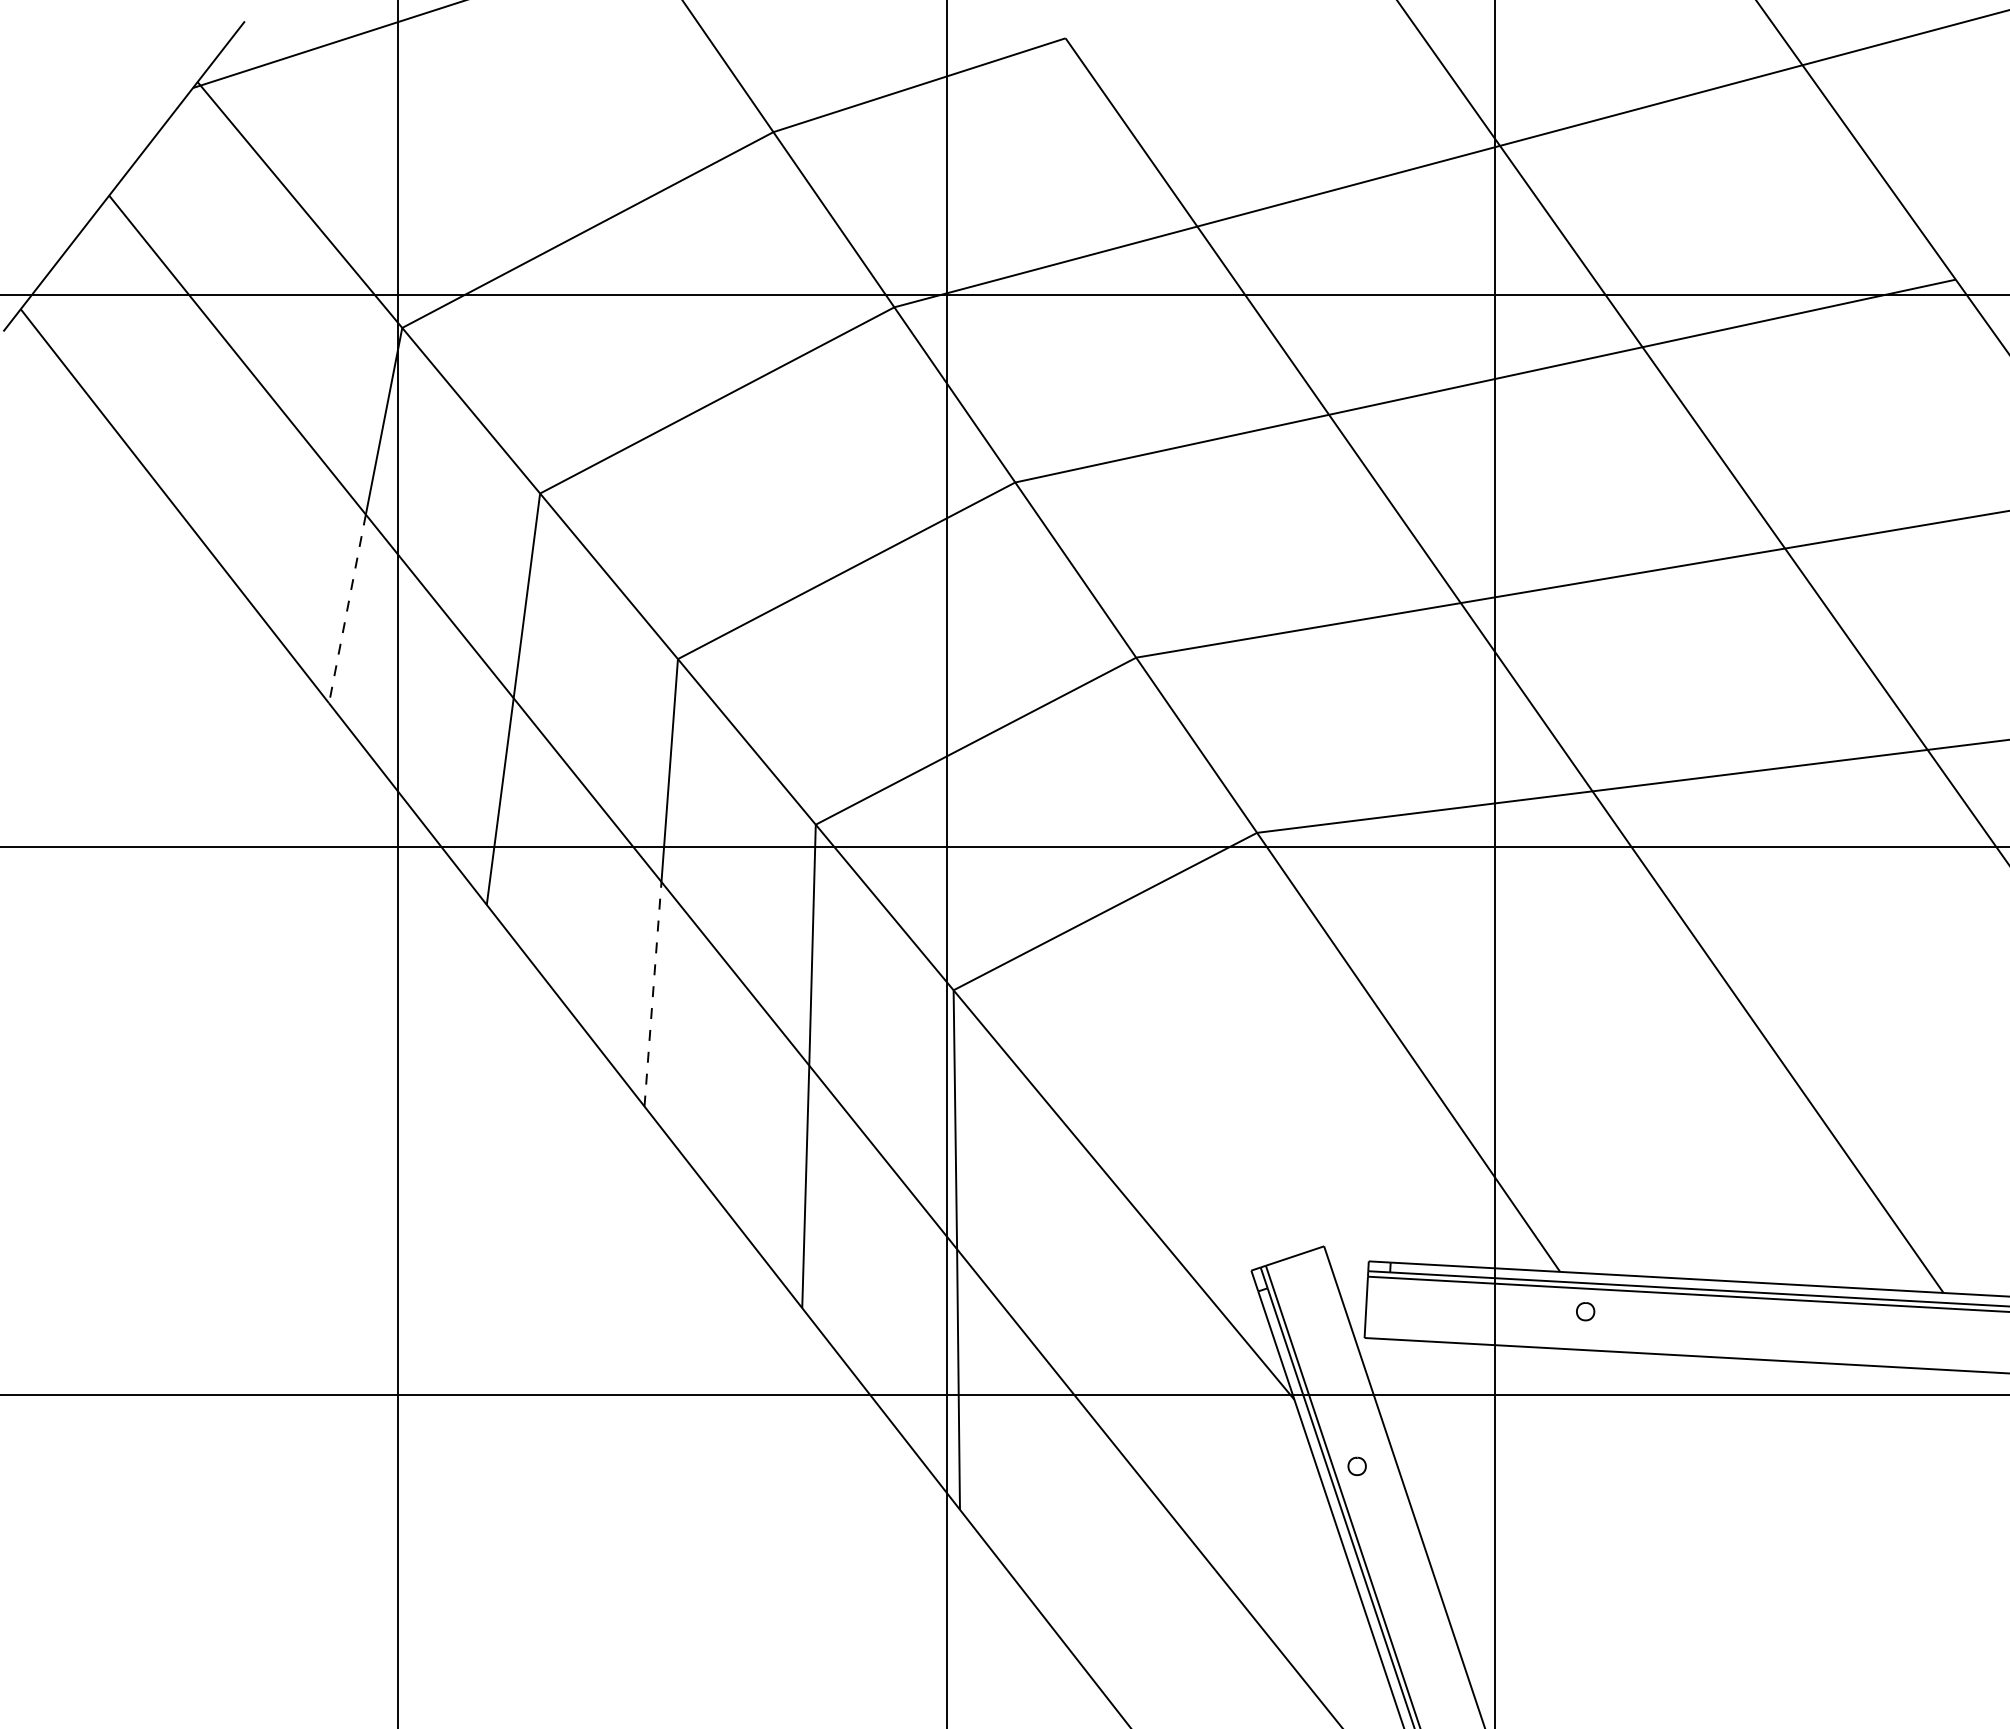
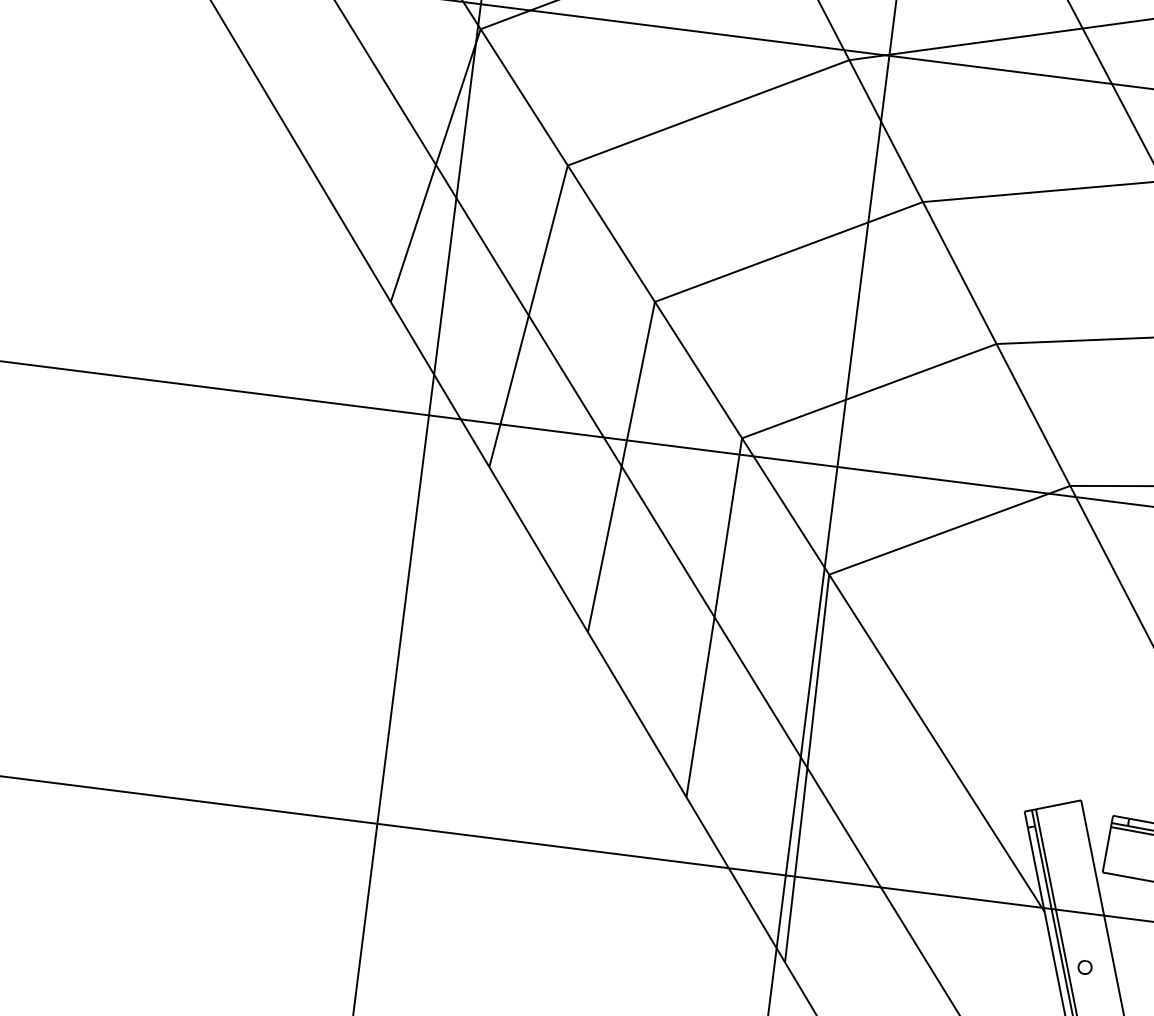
line: (347, 609) -> (413, 233), dashed -> solid
line: (653, 994) -> (605, 549), dashed -> solid

